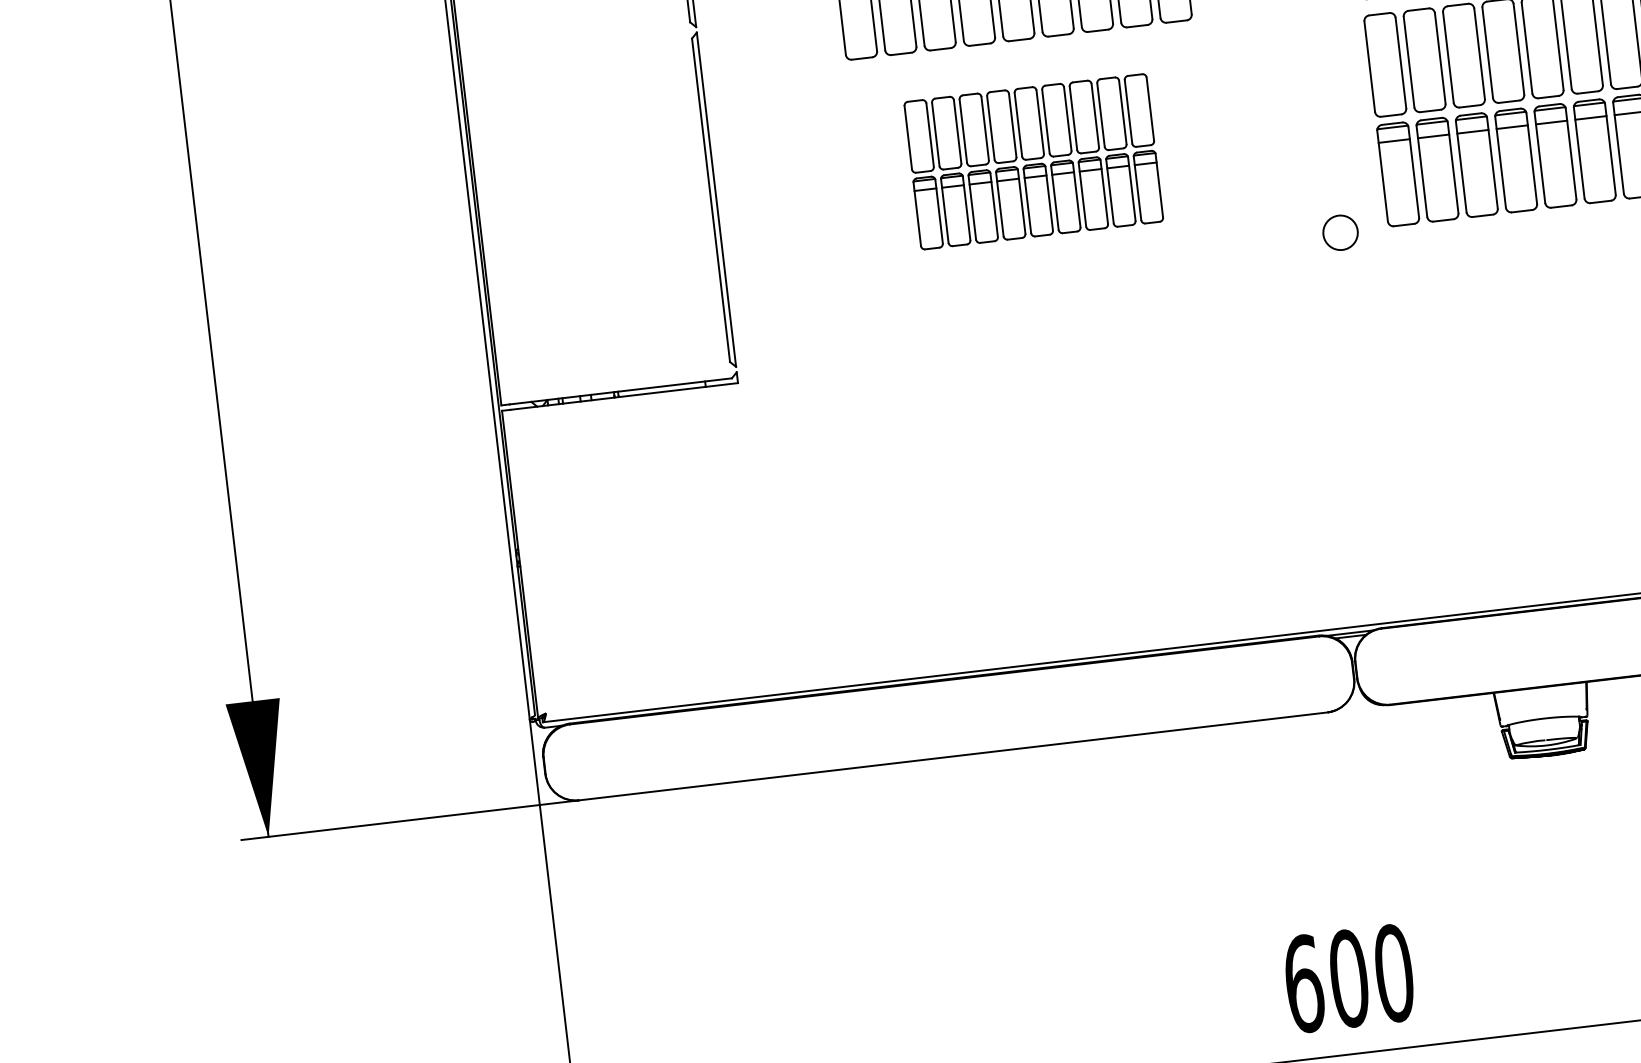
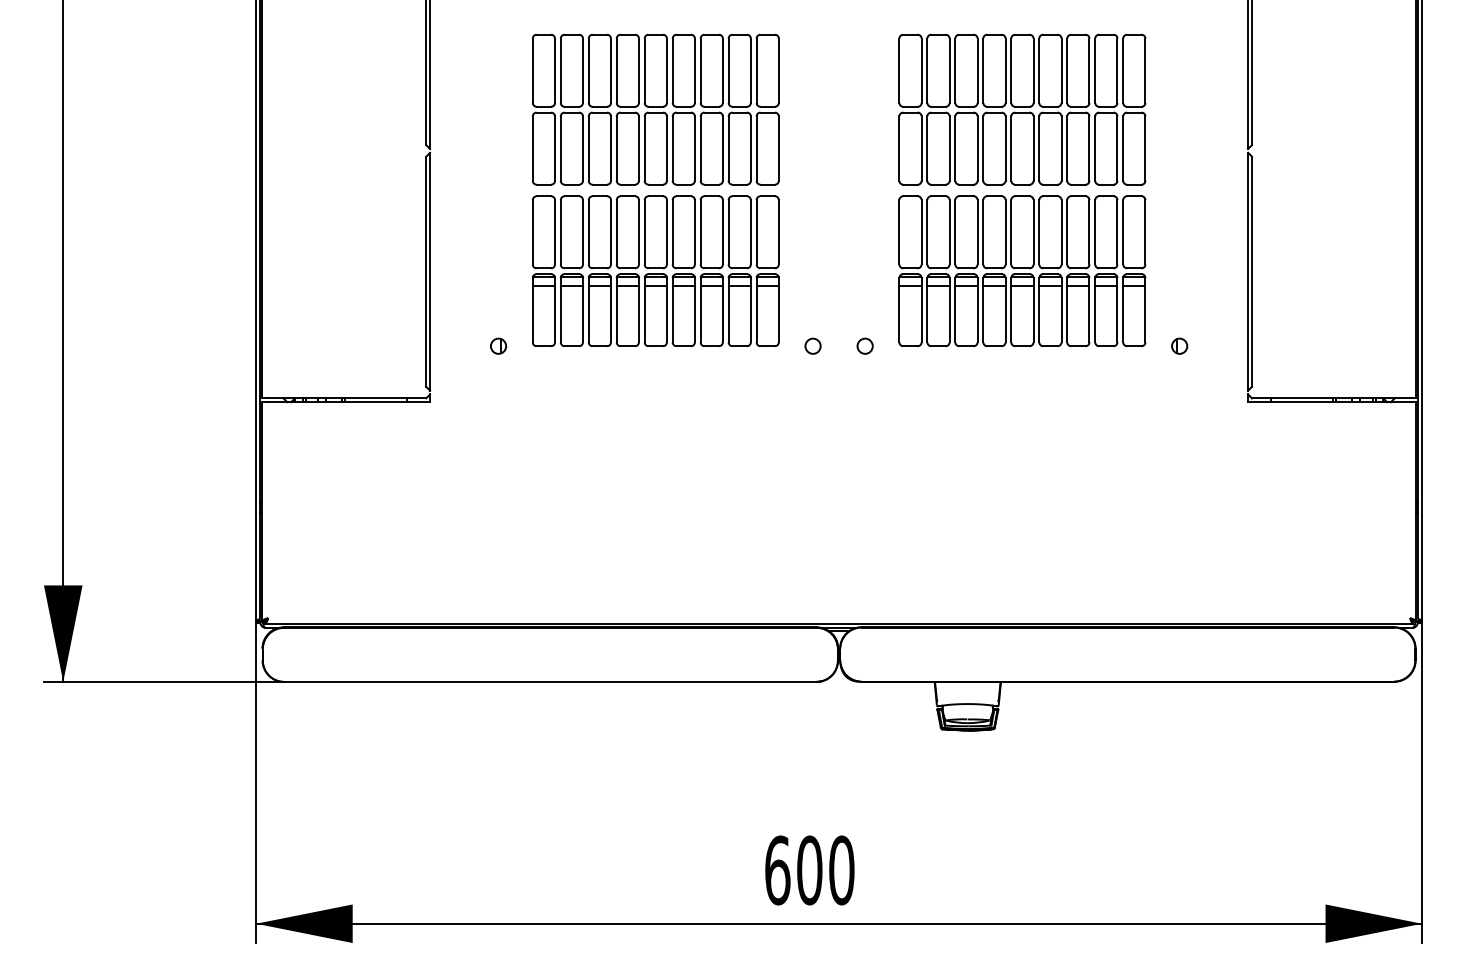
part: (1033, 162) -> (655, 271), size x1.43
circle: (1339, 231) -> (864, 345), size x0.62
circle: (1266, 240) -> (812, 345), added
part: (824, 292) -> (498, 345), added

